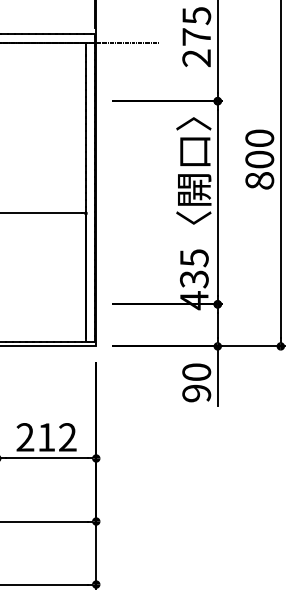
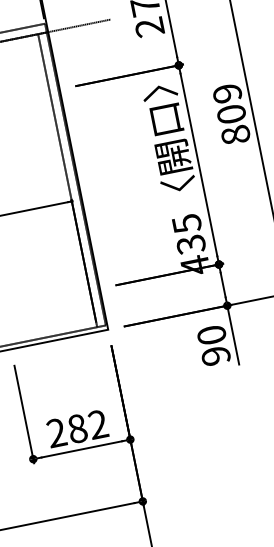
text: (259, 138) -> (227, 93), 800 -> 809
text: (46, 437) -> (77, 428), 212 -> 282

